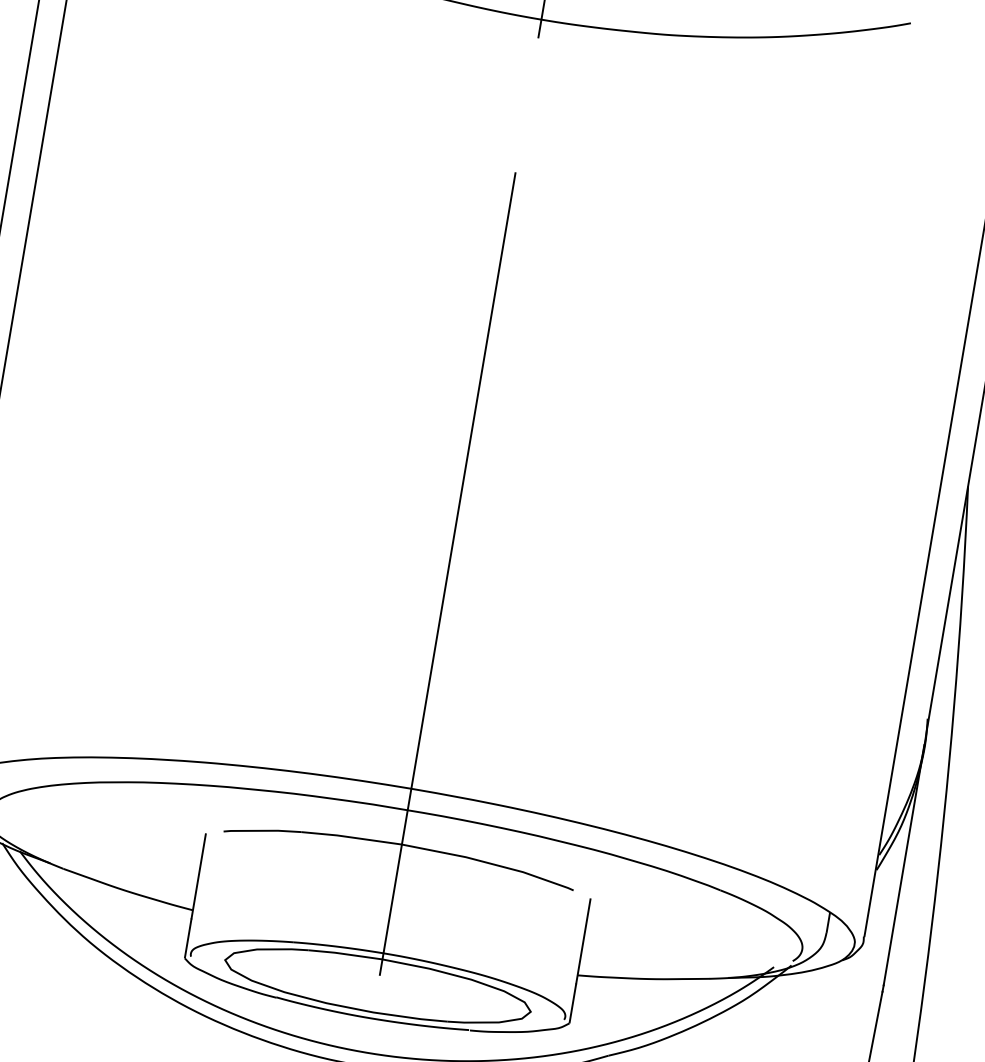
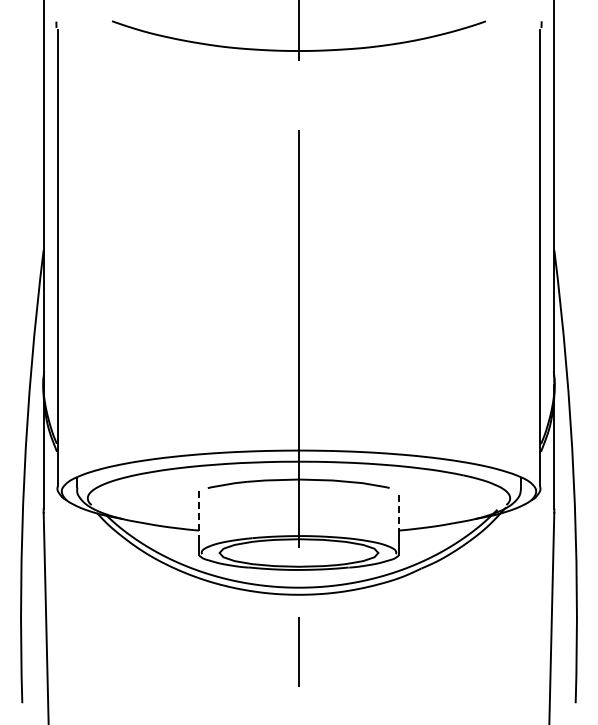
line: (199, 875) -> (199, 512), solid -> dashed
line: (582, 940) -> (398, 512), solid -> dashed

